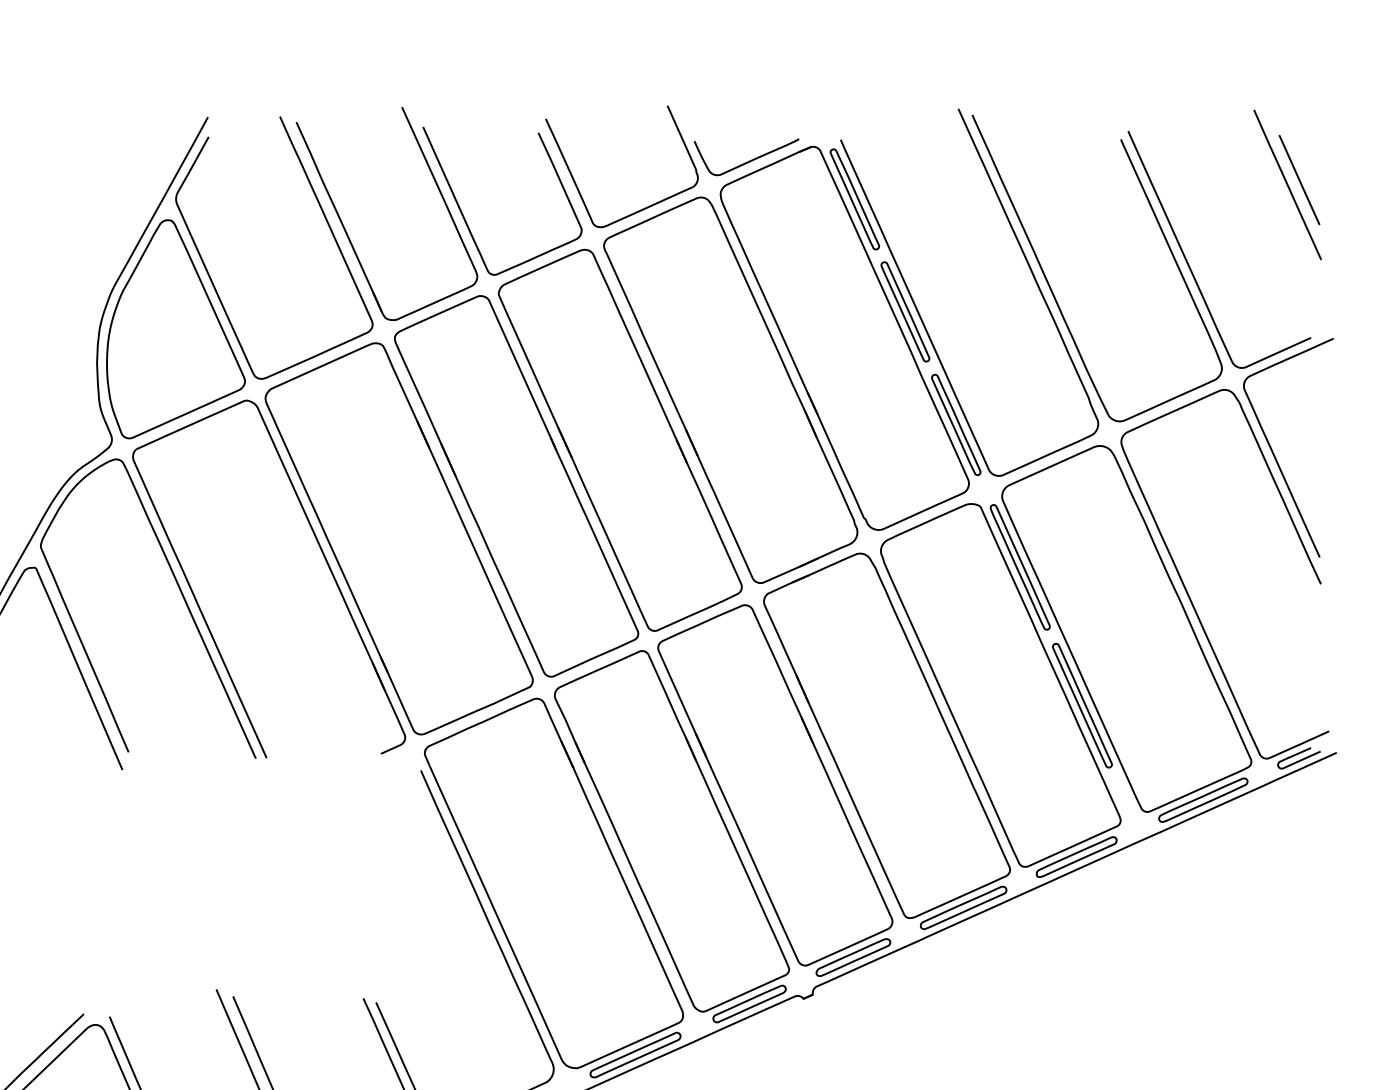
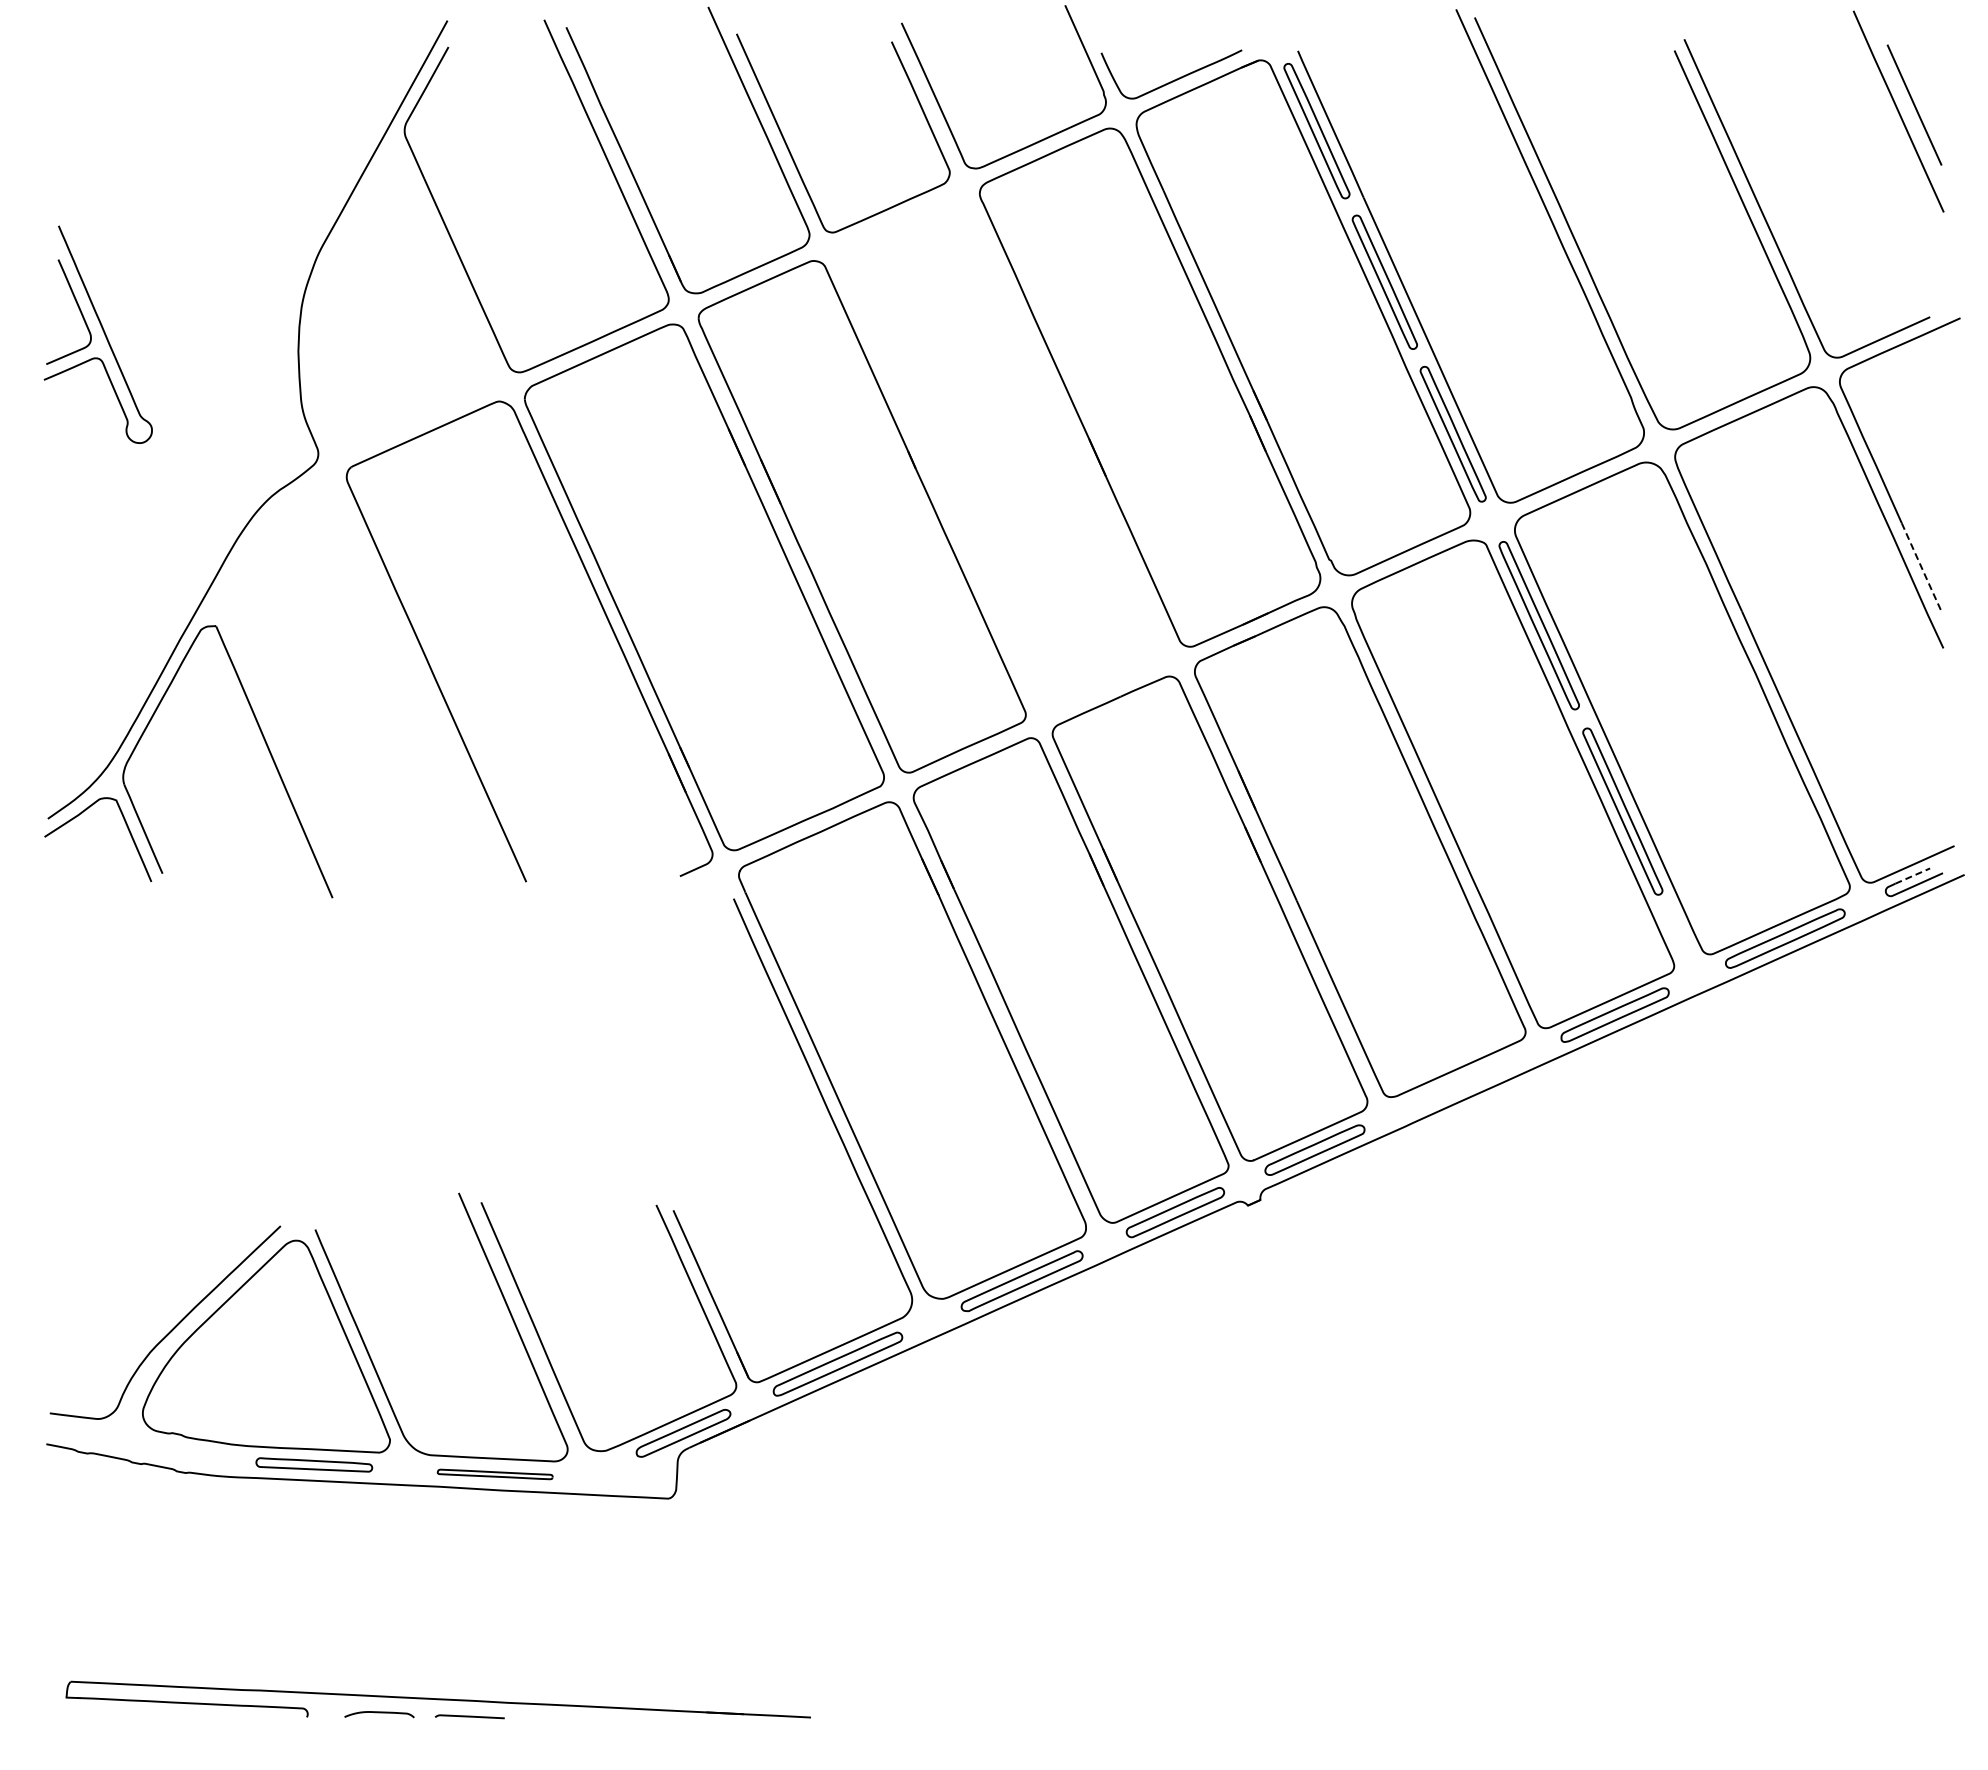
part: (176, 329) -> (404, 305), removed
part: (620, 440) -> (1001, 454), removed
line: (1304, 524) -> (1921, 567), solid -> dashed
part: (181, 595) -> (412, 663), removed
line: (1297, 753) -> (1912, 876), solid -> dashed
part: (963, 907) -> (1462, 1083), removed

